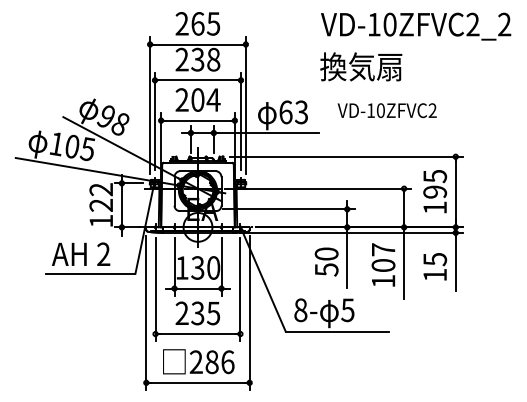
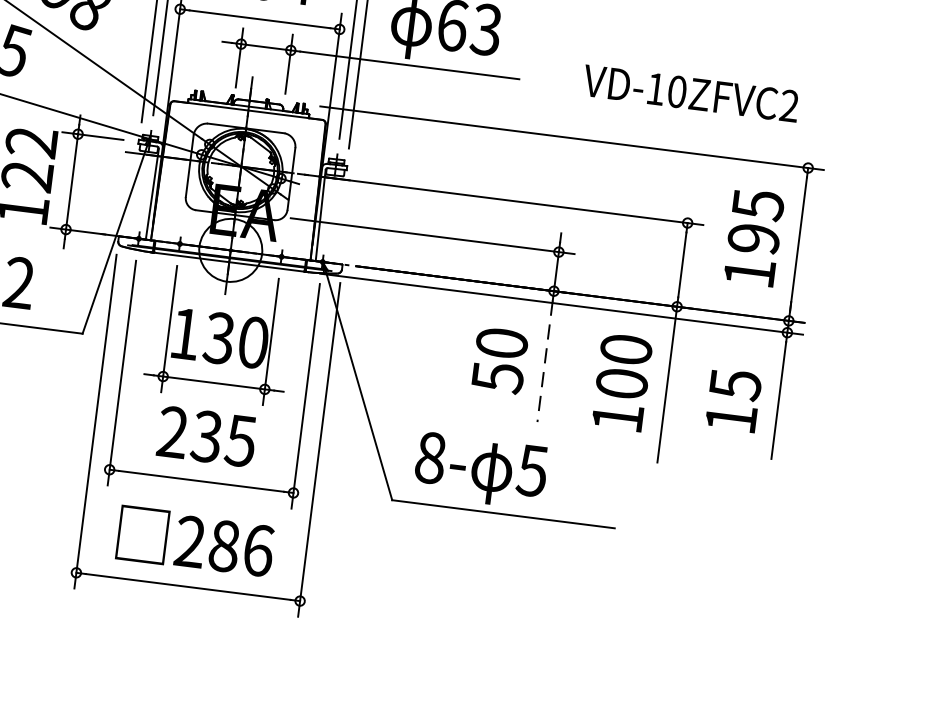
text: (386, 110) -> (689, 93), moved
text: (383, 249) -> (626, 349), 107 -> 100
line: (347, 260) -> (545, 362), solid -> dashed

